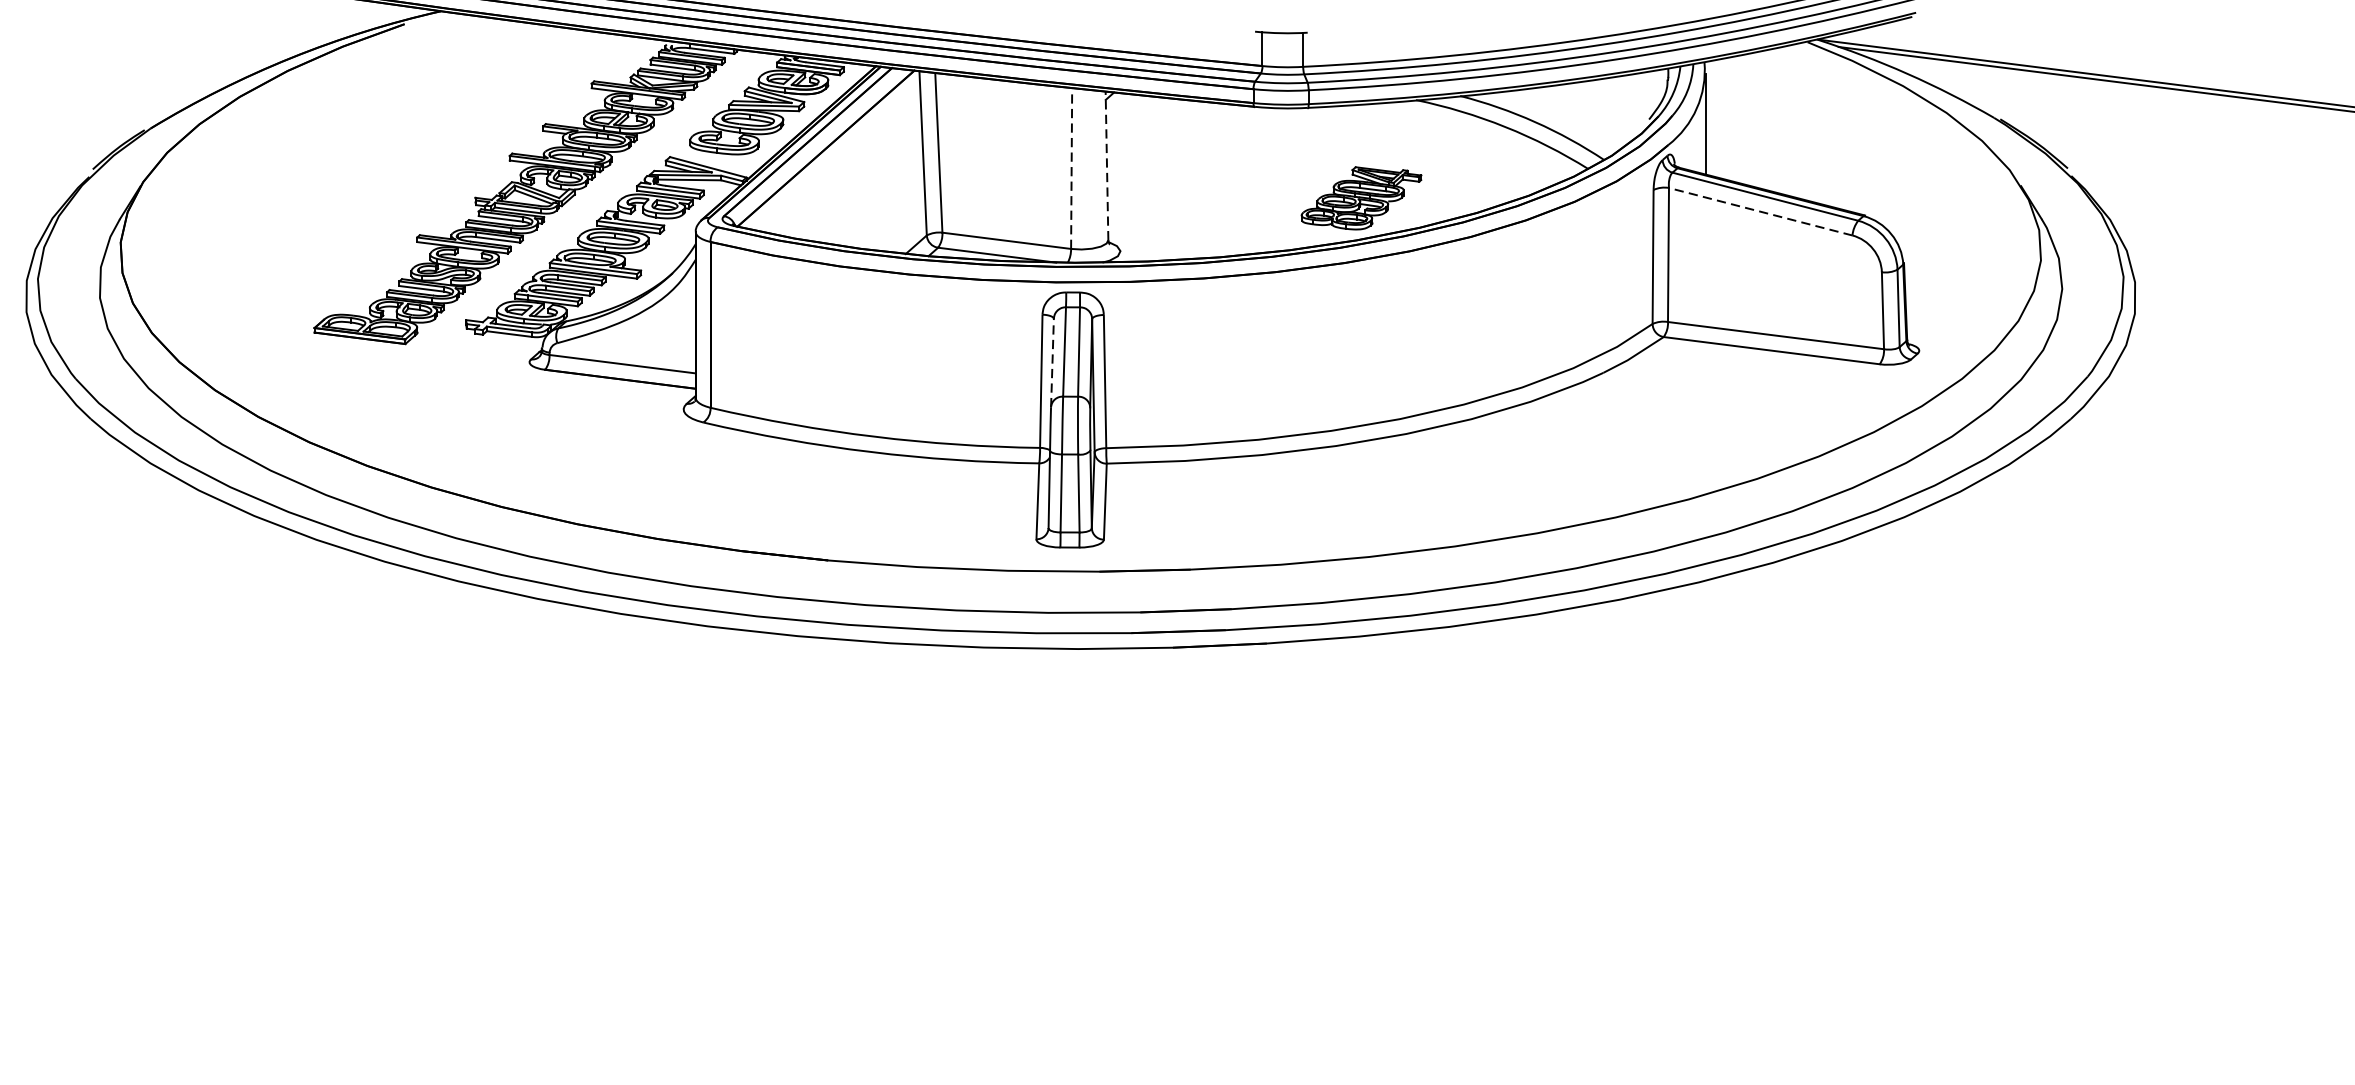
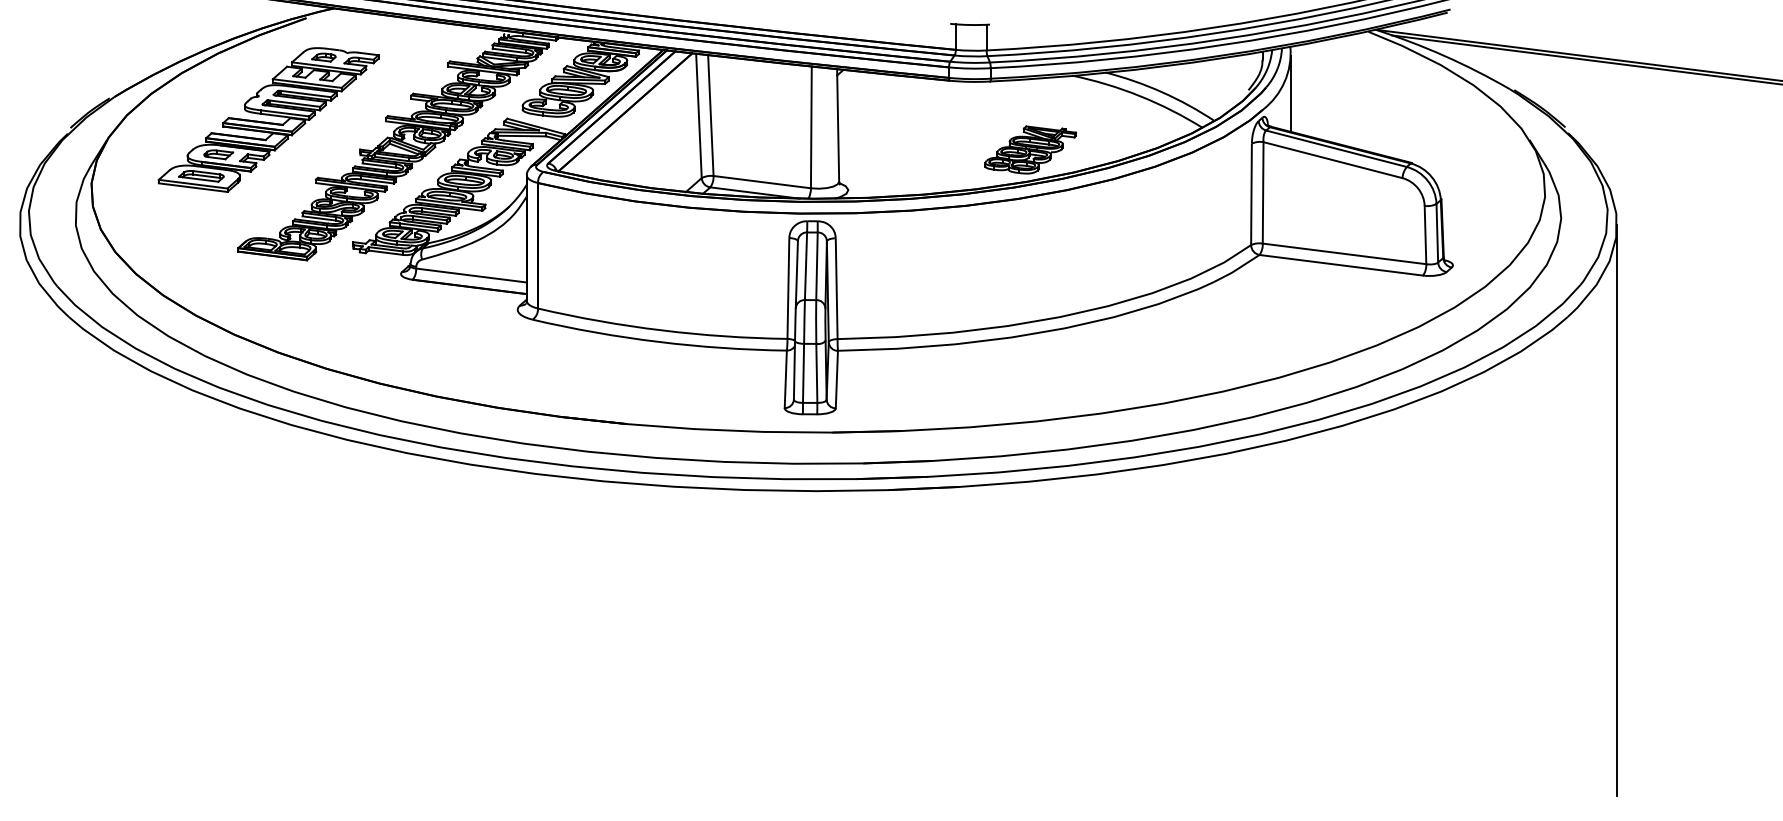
part: (354, 158) -> (268, 119), added
line: (1107, 164) -> (838, 124), dashed -> solid
line: (1071, 168) -> (811, 127), dashed -> solid
line: (1760, 212) -> (1332, 160), dashed -> solid
line: (1051, 362) -> (796, 274), dashed -> solid
line: (2136, 674) -> (1617, 510), added

